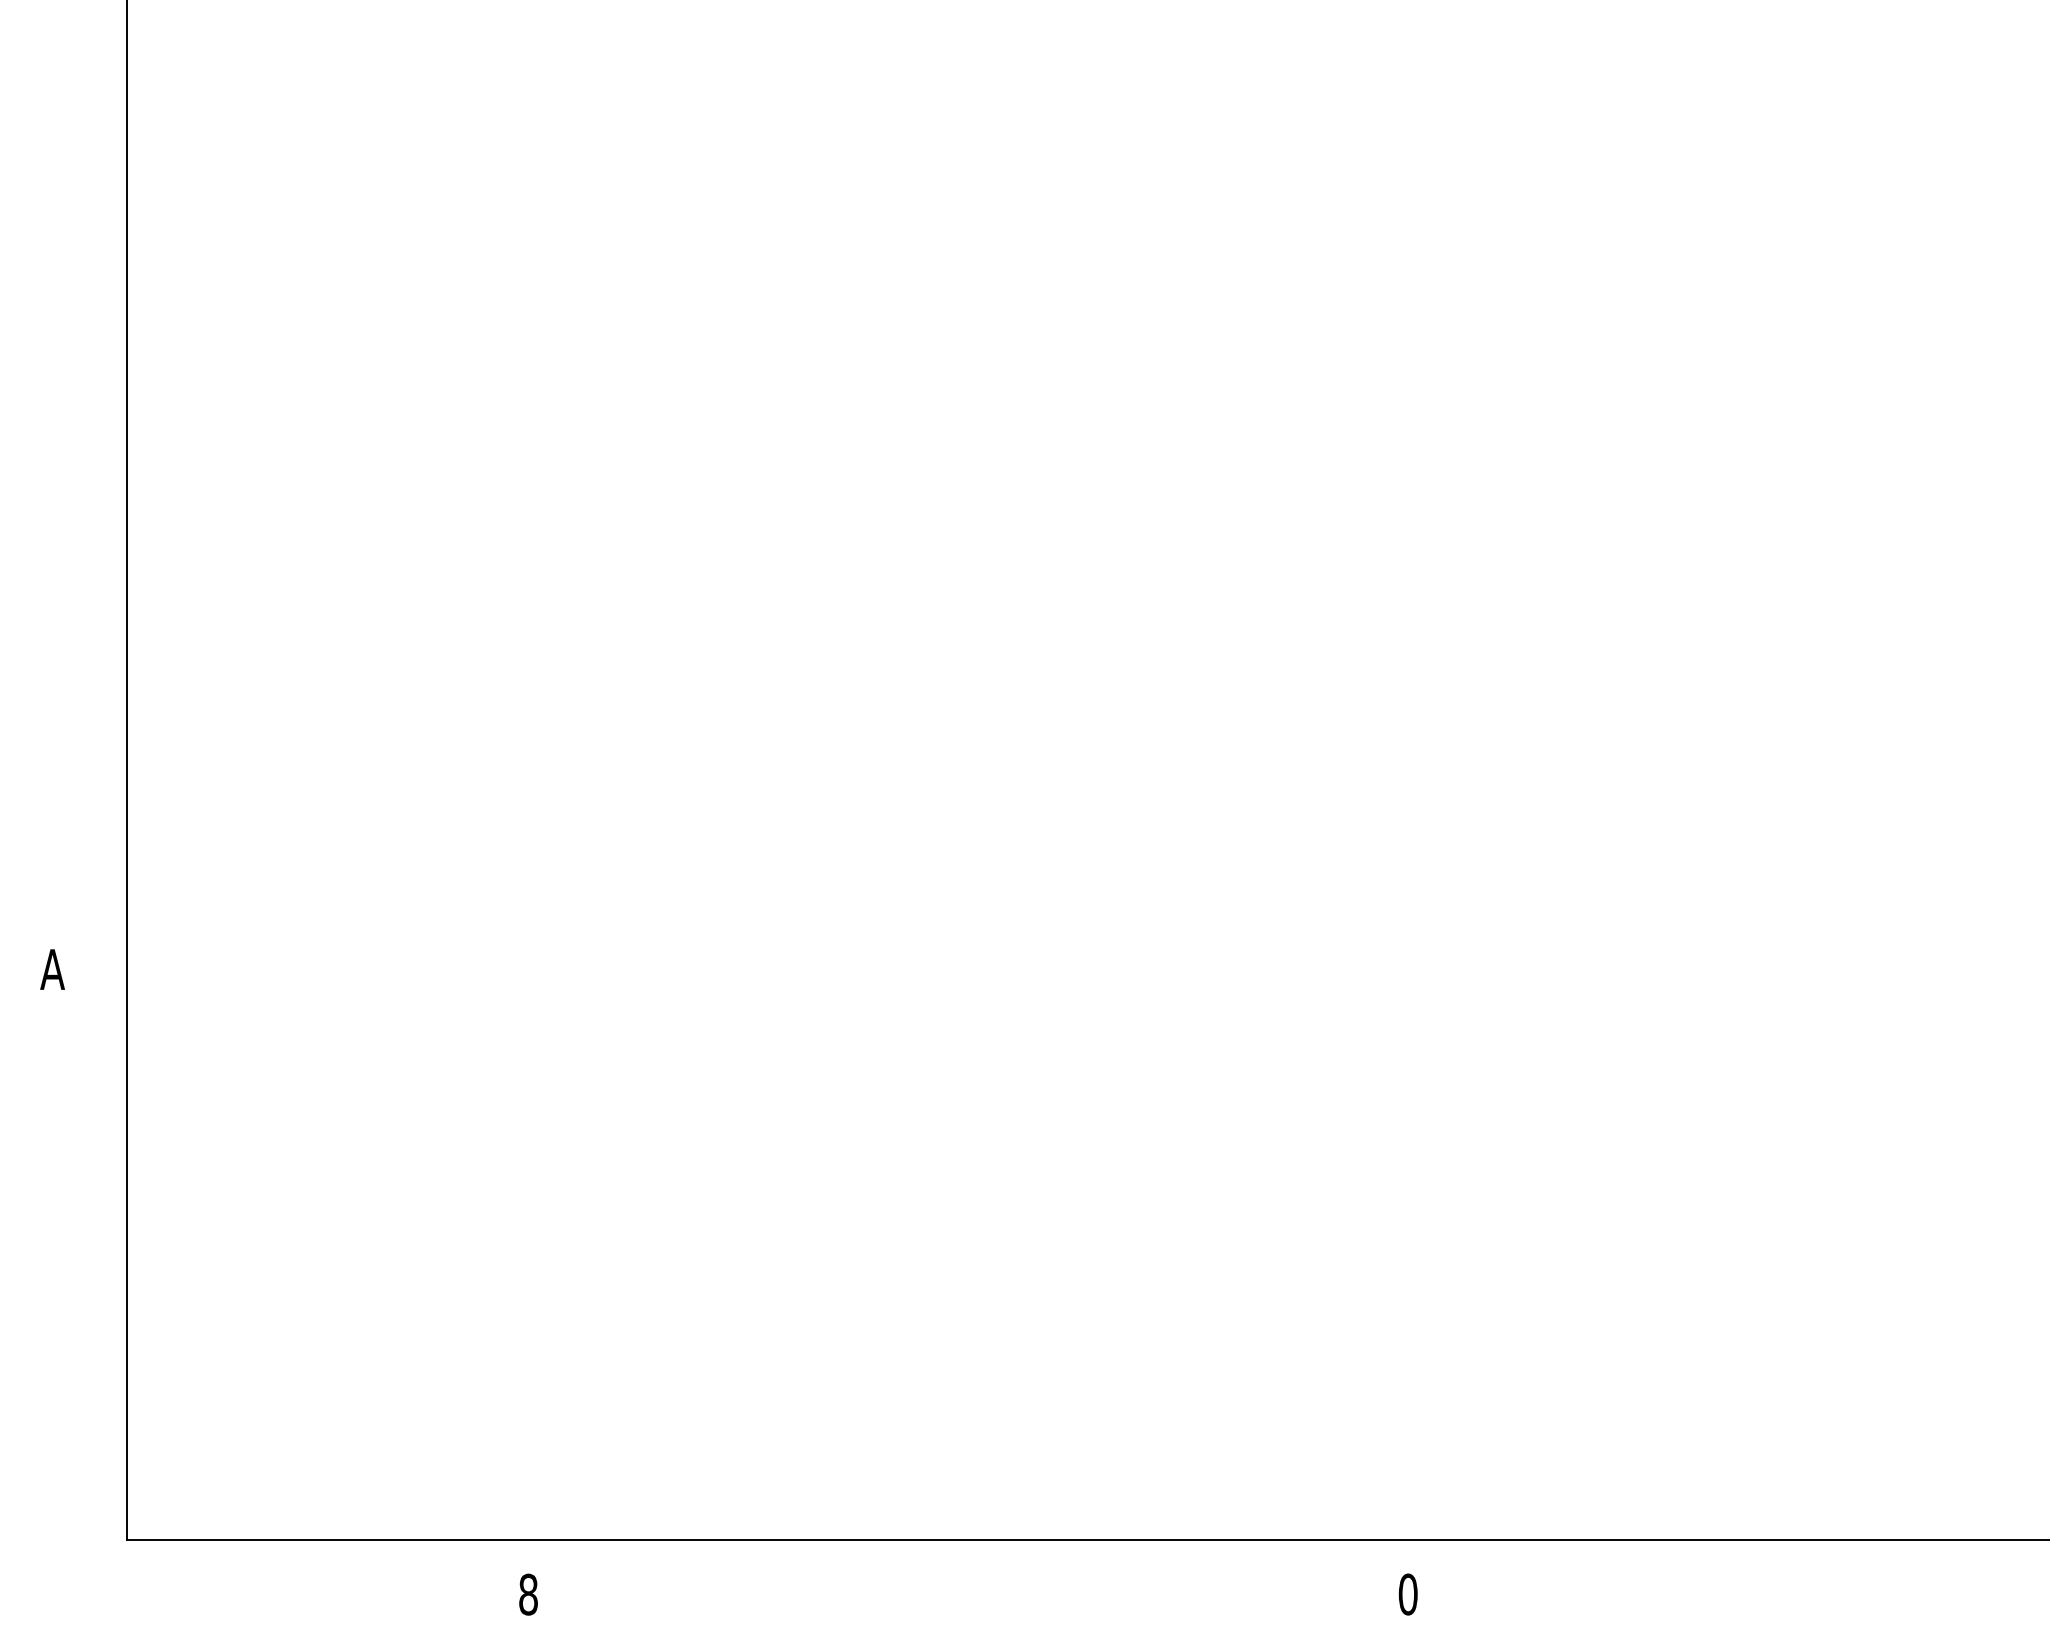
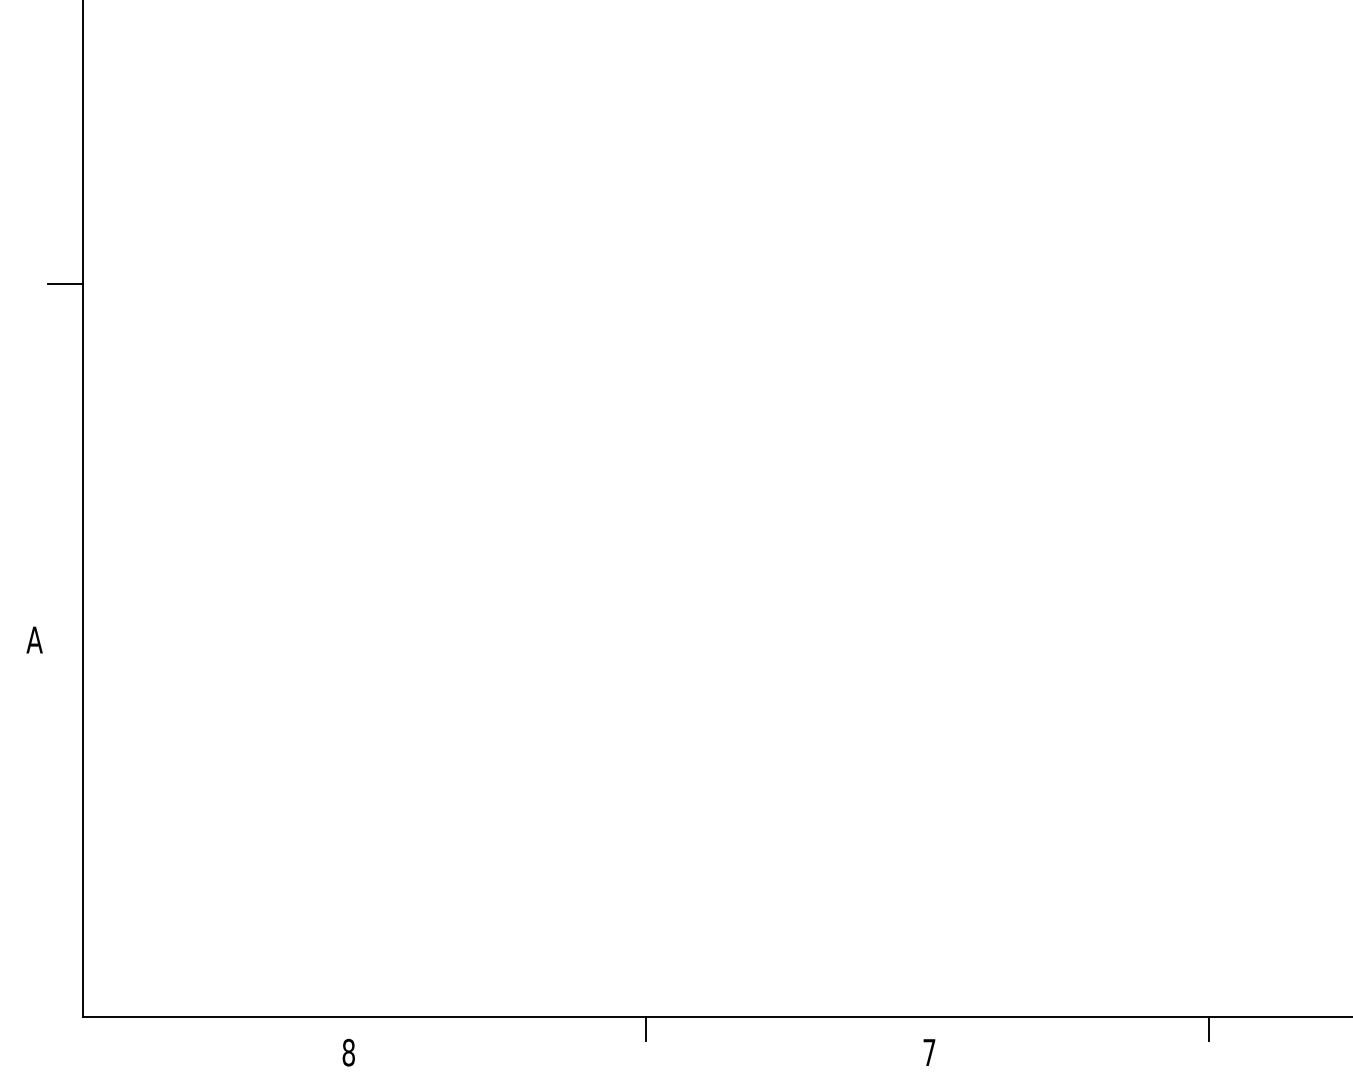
line: (99, 429) -> (65, 283), added
line: (979, 1558) -> (646, 1028), added
line: (1832, 1558) -> (1209, 1028), added
text: (1408, 1594) -> (929, 1052), 0 -> 7

